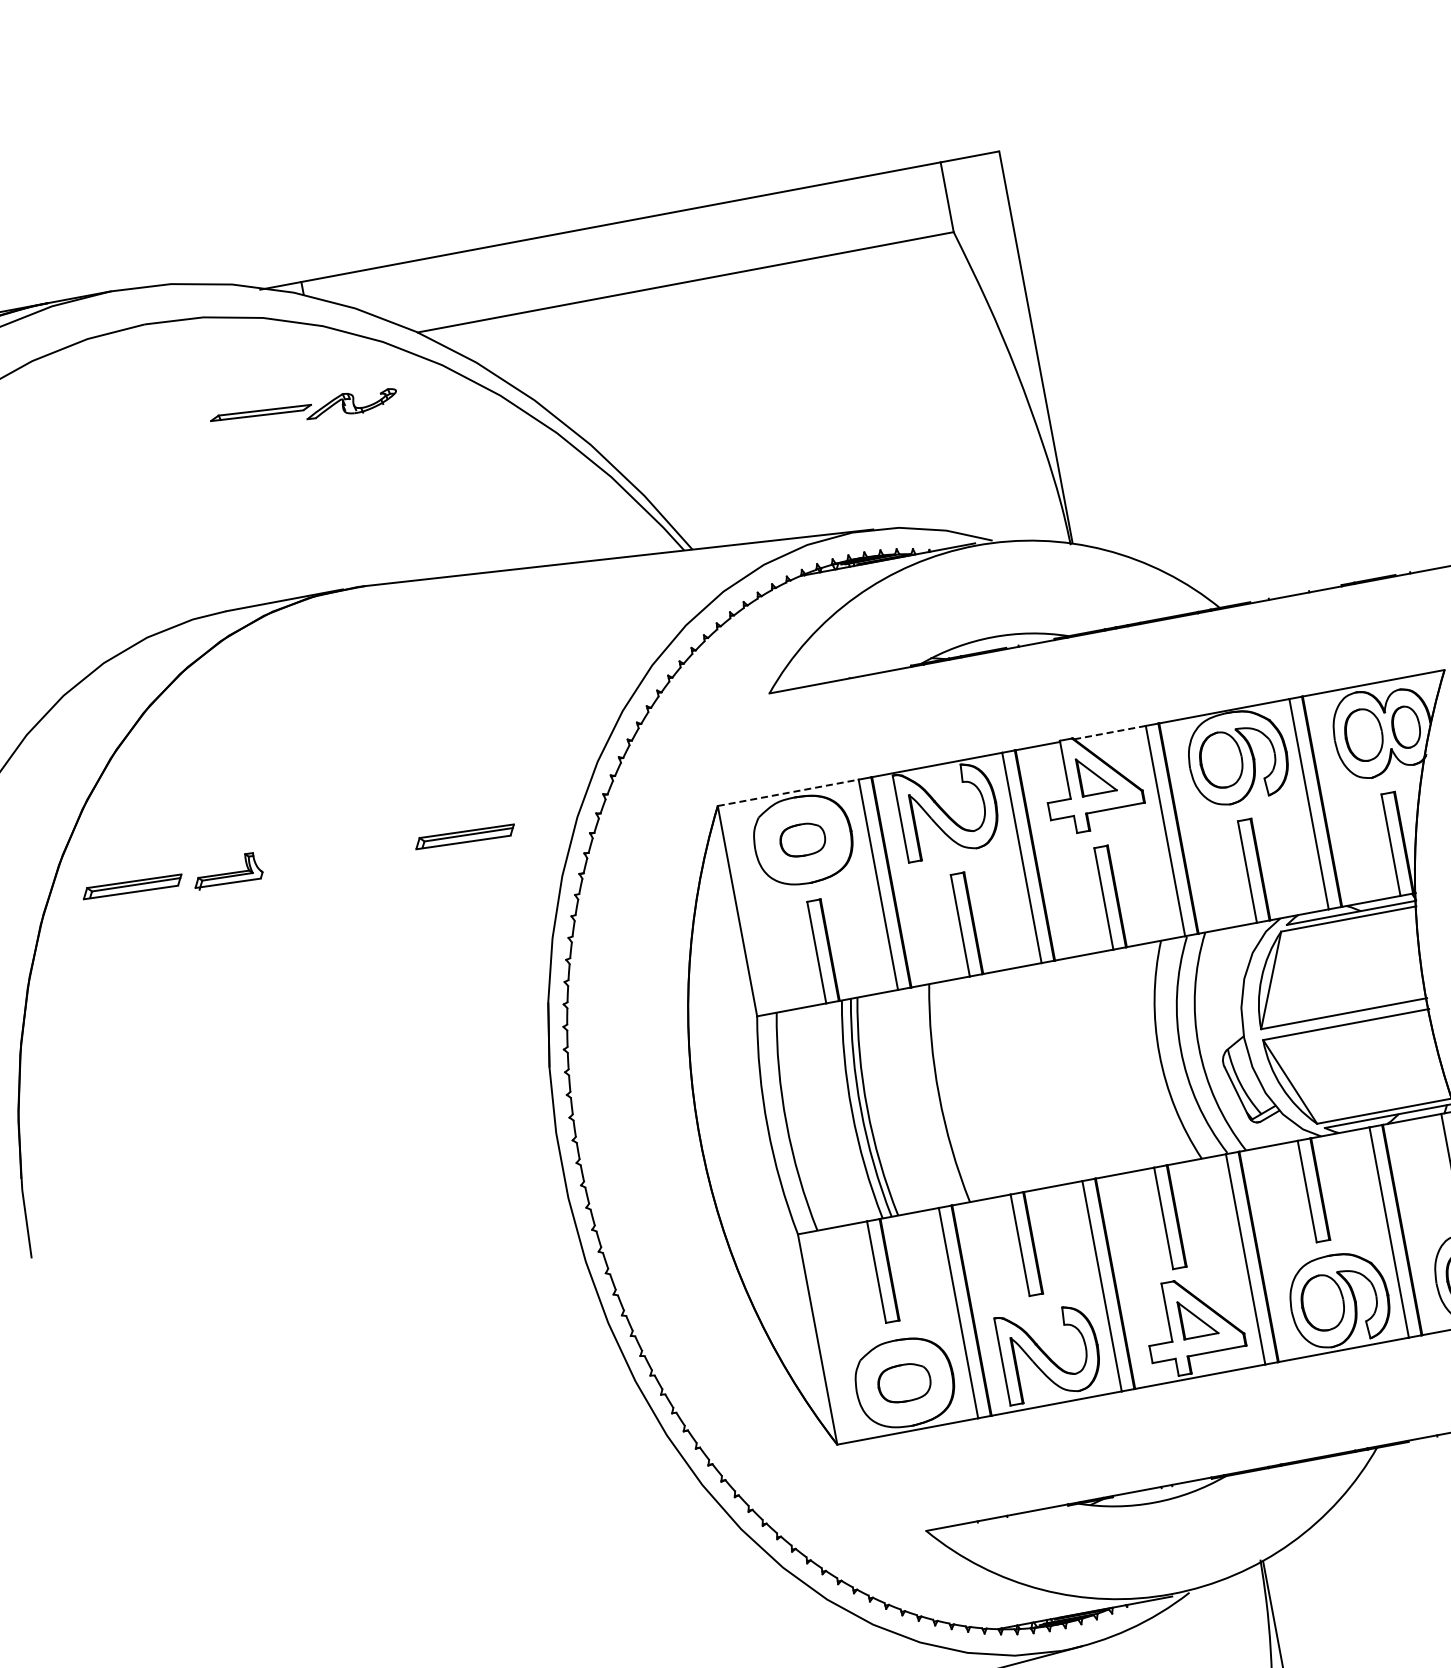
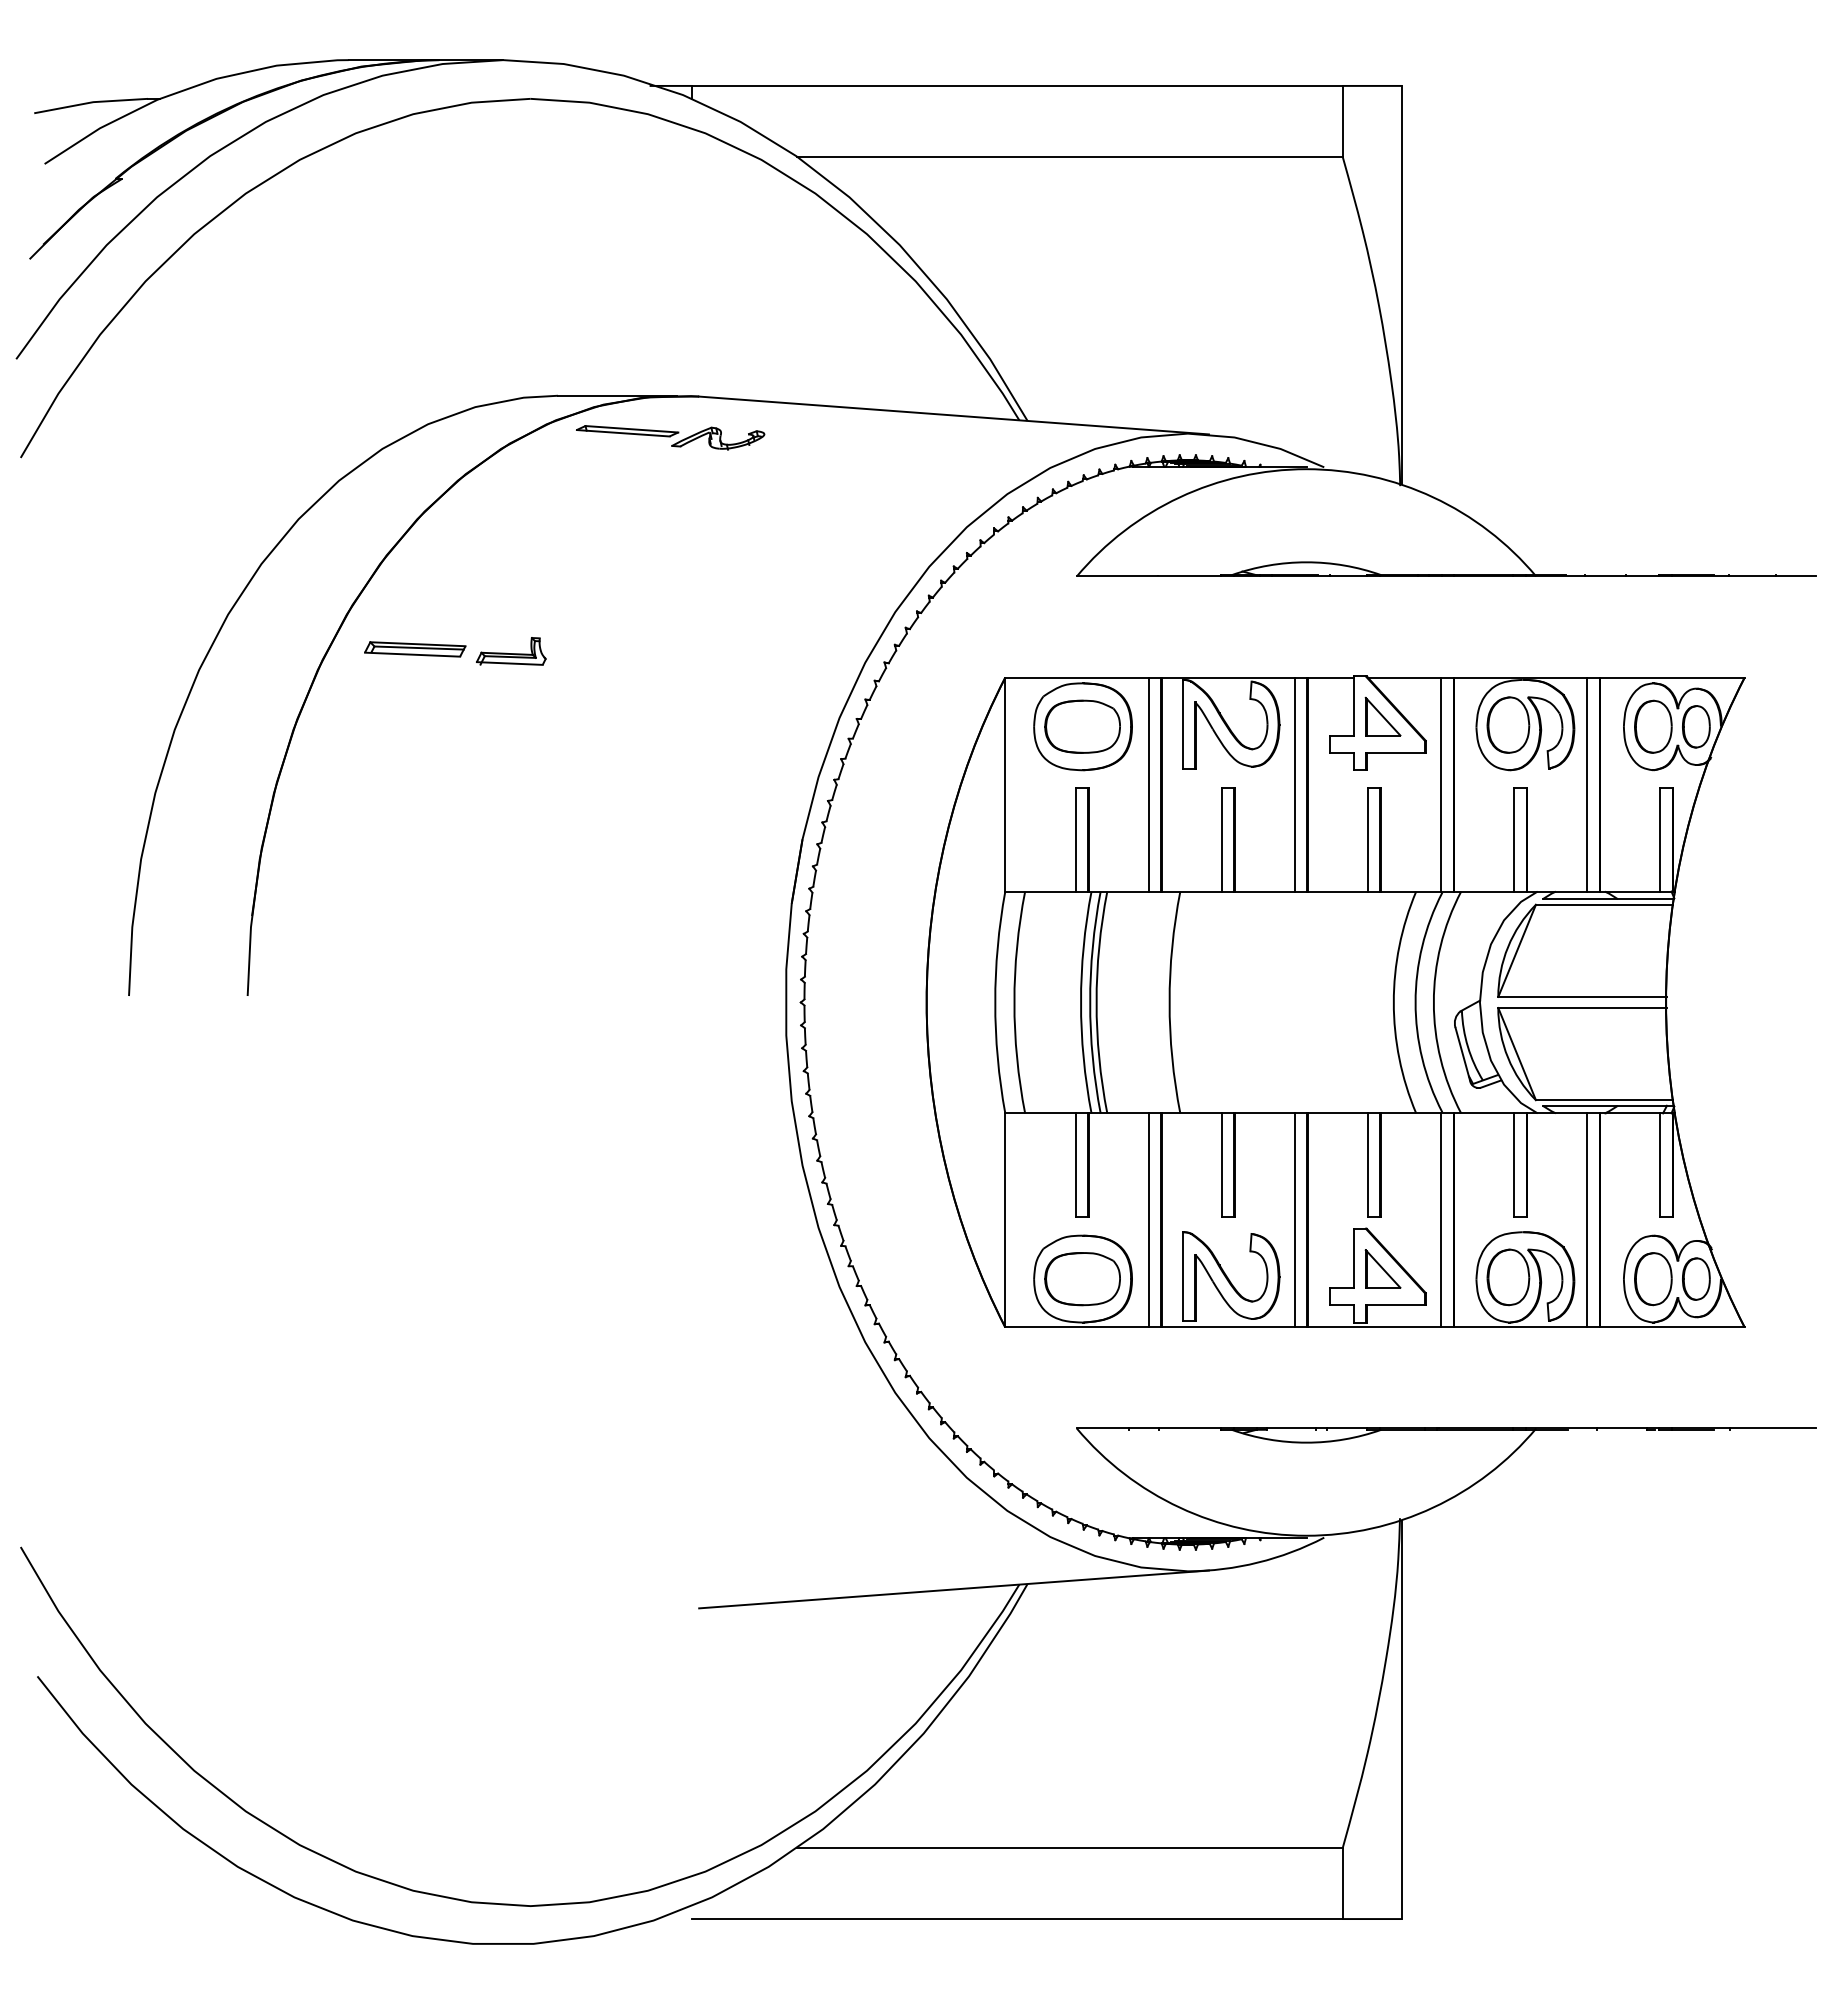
part: (304, 411) -> (670, 437), moved
line: (1110, 732) -> (1404, 677), dashed -> solid
line: (787, 792) -> (1076, 677), dashed -> solid
part: (465, 836) -> (751, 661), removed
part: (802, 839) -> (1082, 726), size x1.67
part: (904, 1383) -> (1082, 1279), size x1.43

